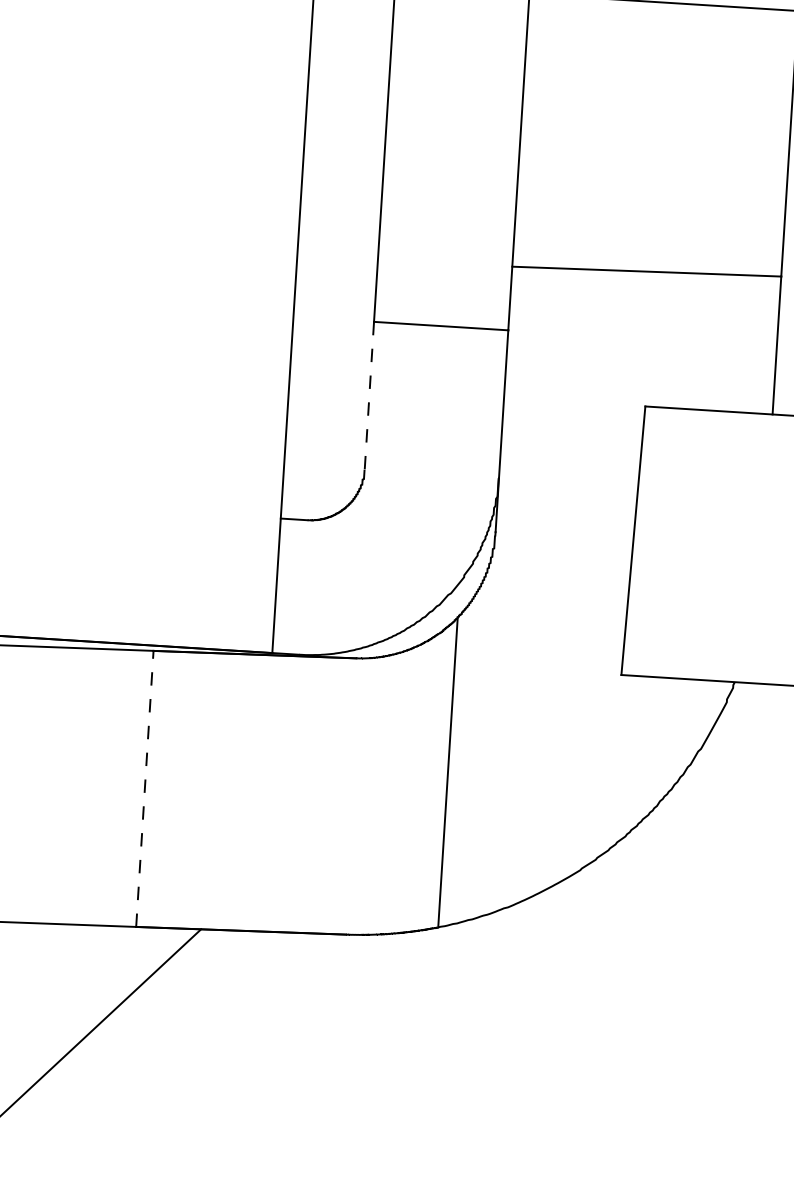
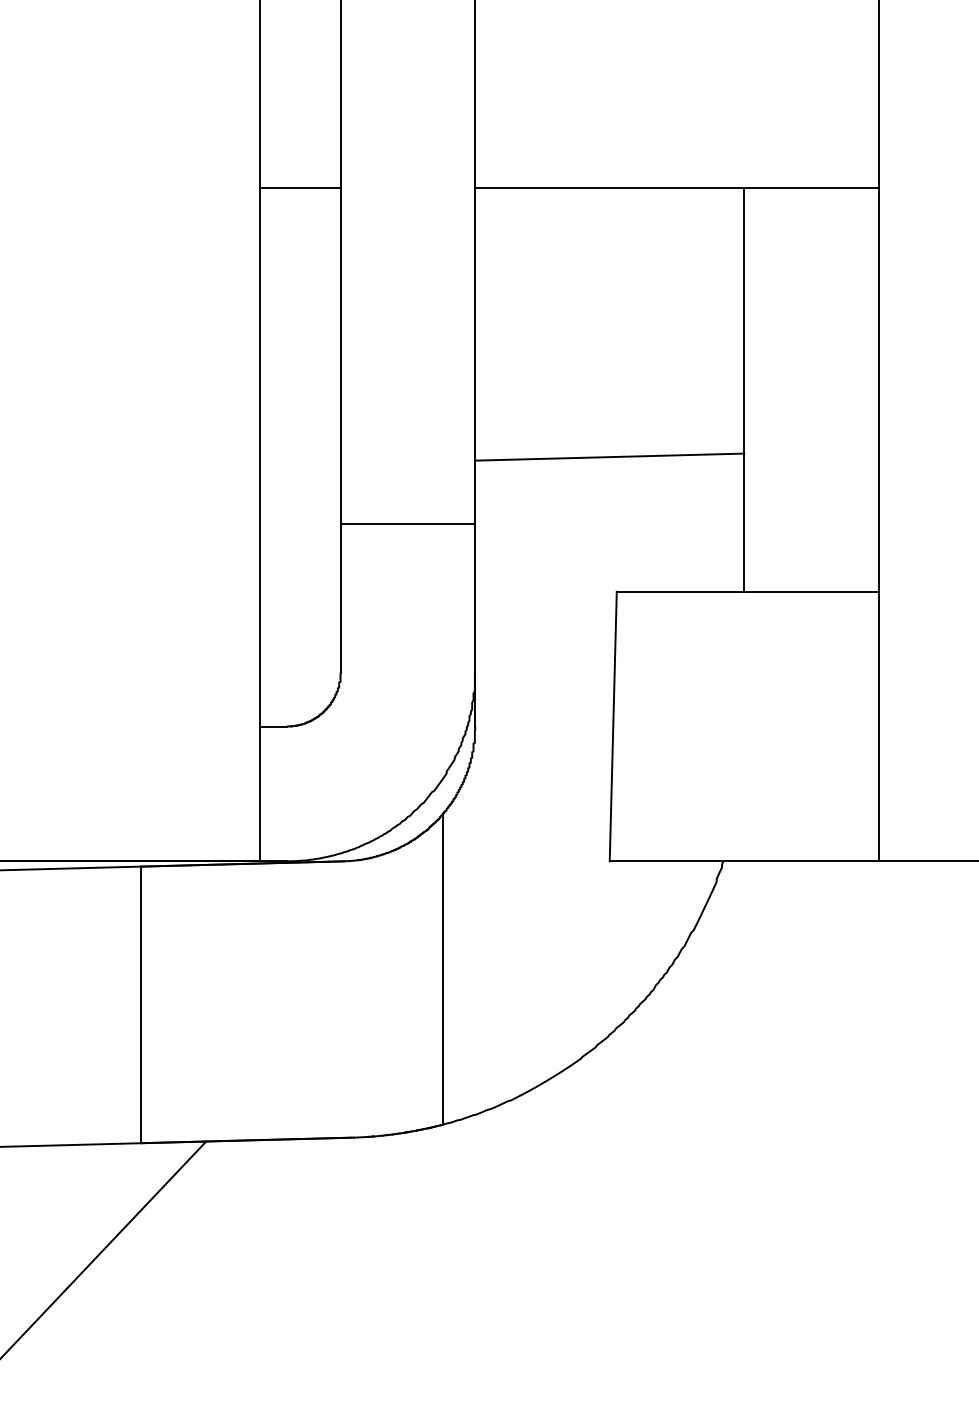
line: (369, 396) -> (340, 599), dashed -> solid
line: (145, 788) -> (141, 1004), dashed -> solid

